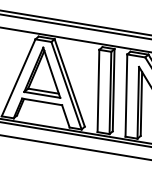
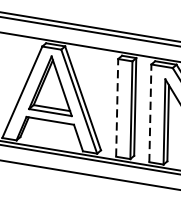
line: (98, 90) -> (117, 107), solid -> dashed
line: (126, 95) -> (150, 113), solid -> dashed

